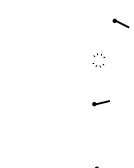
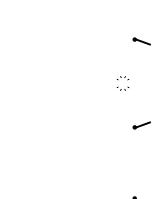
part: (100, 103) -> (141, 125), moved

